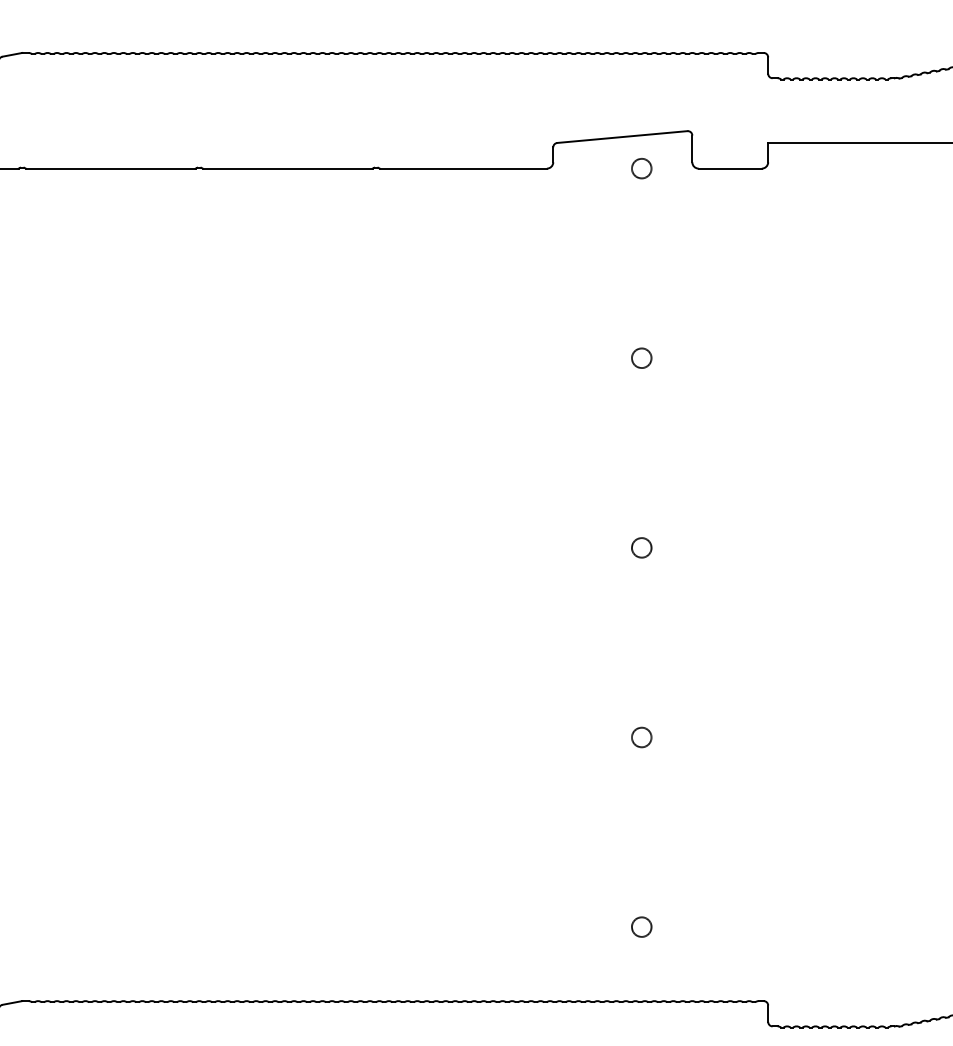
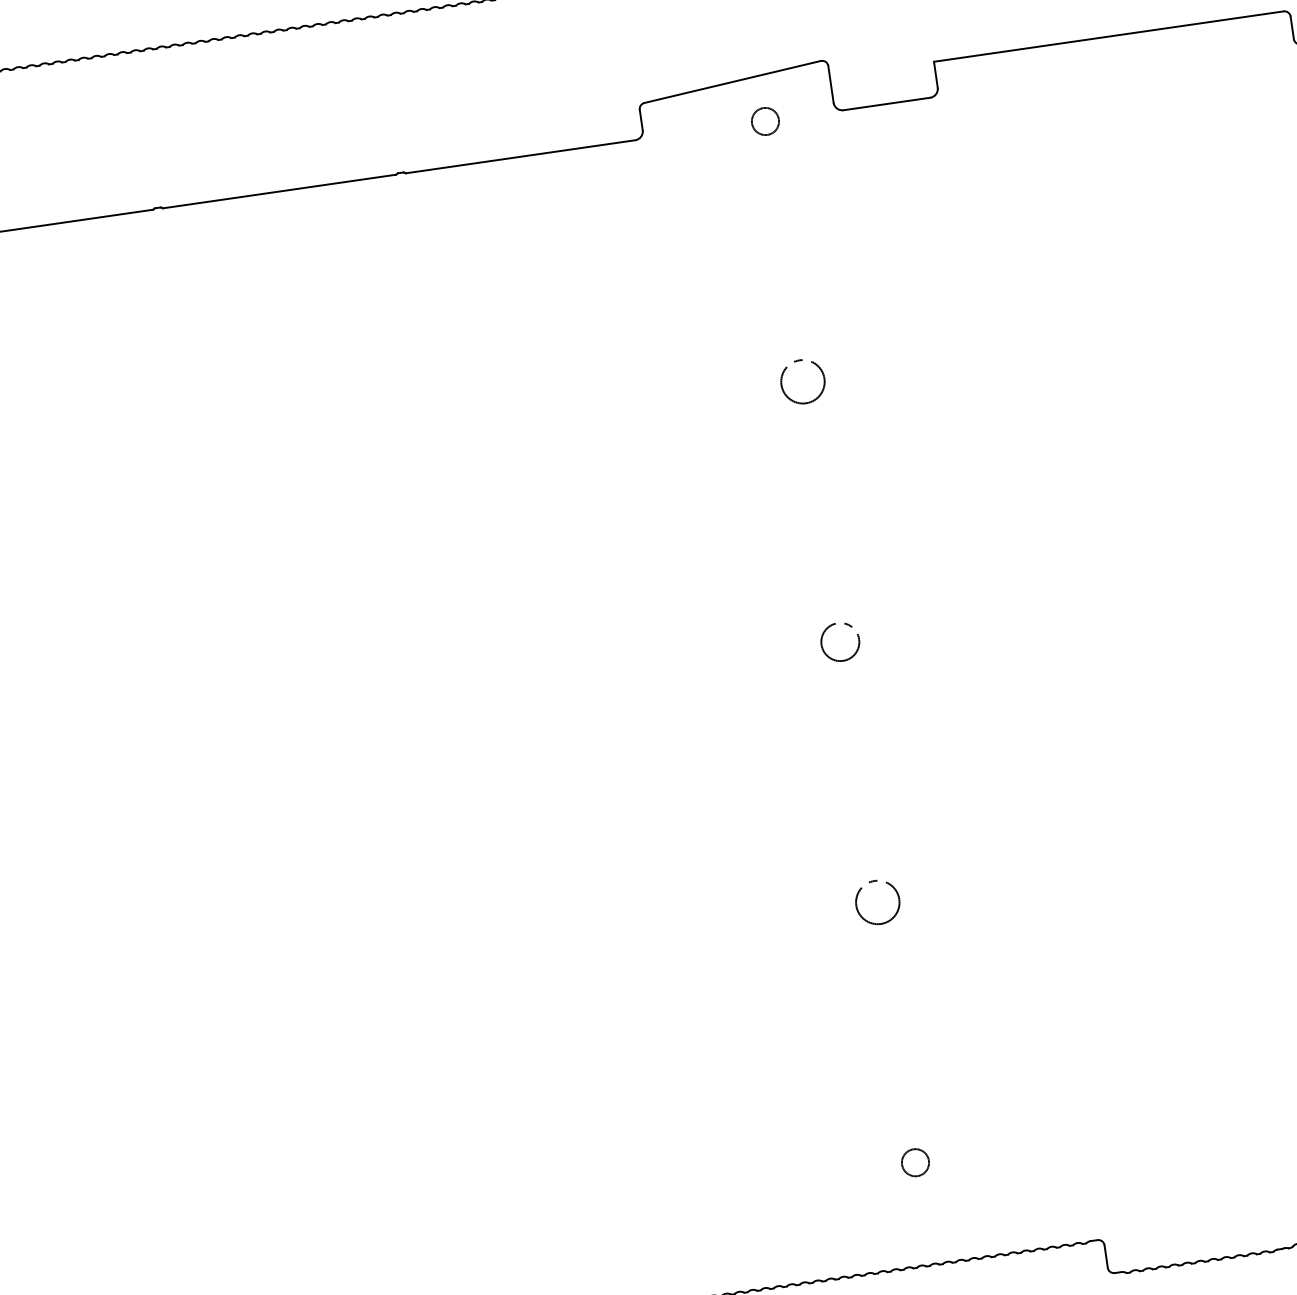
circle: (641, 358) -> (802, 382), size x1.6
circle: (641, 547) -> (840, 641), size x1.4
circle: (641, 737) -> (877, 902), size x1.6

